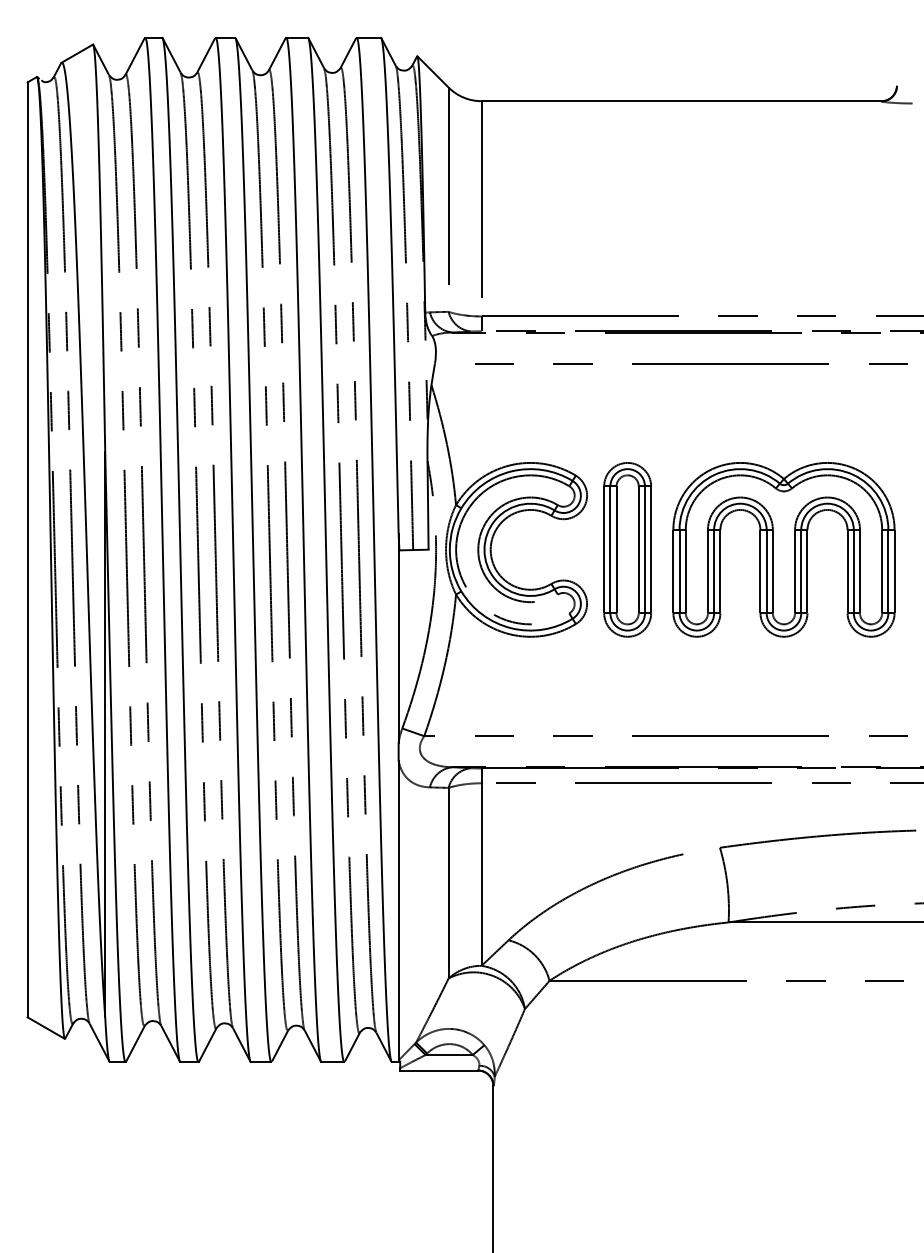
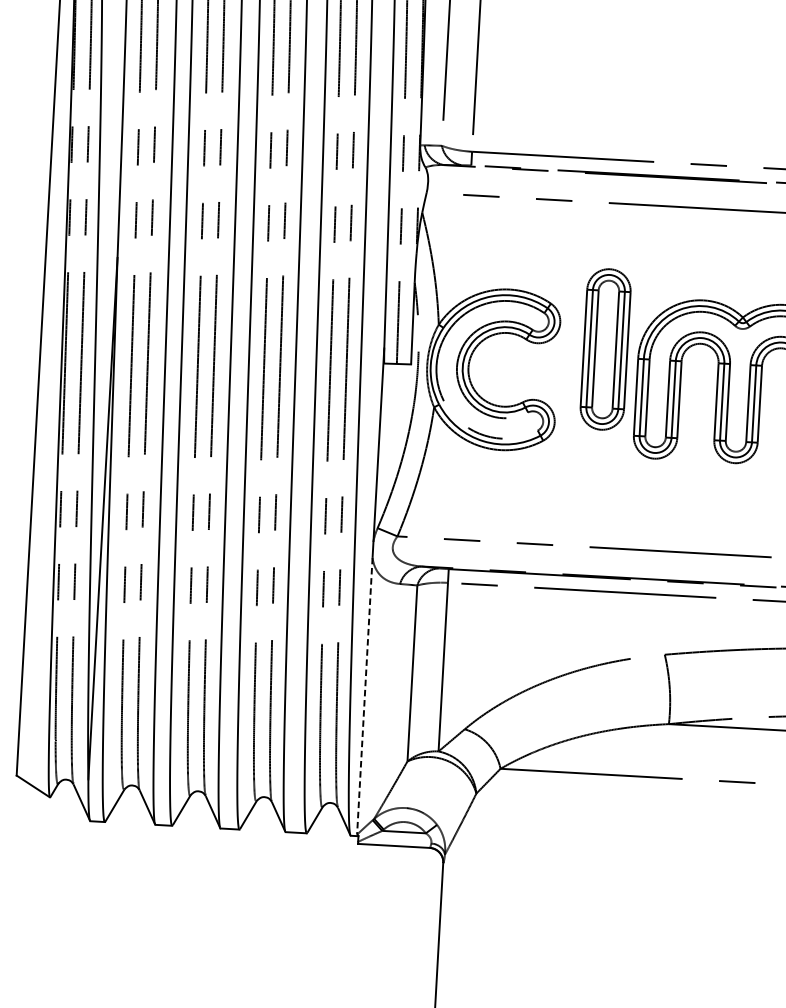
part: (627, 549) -> (605, 349), moved
line: (398, 910) -> (364, 696), solid -> dashed

